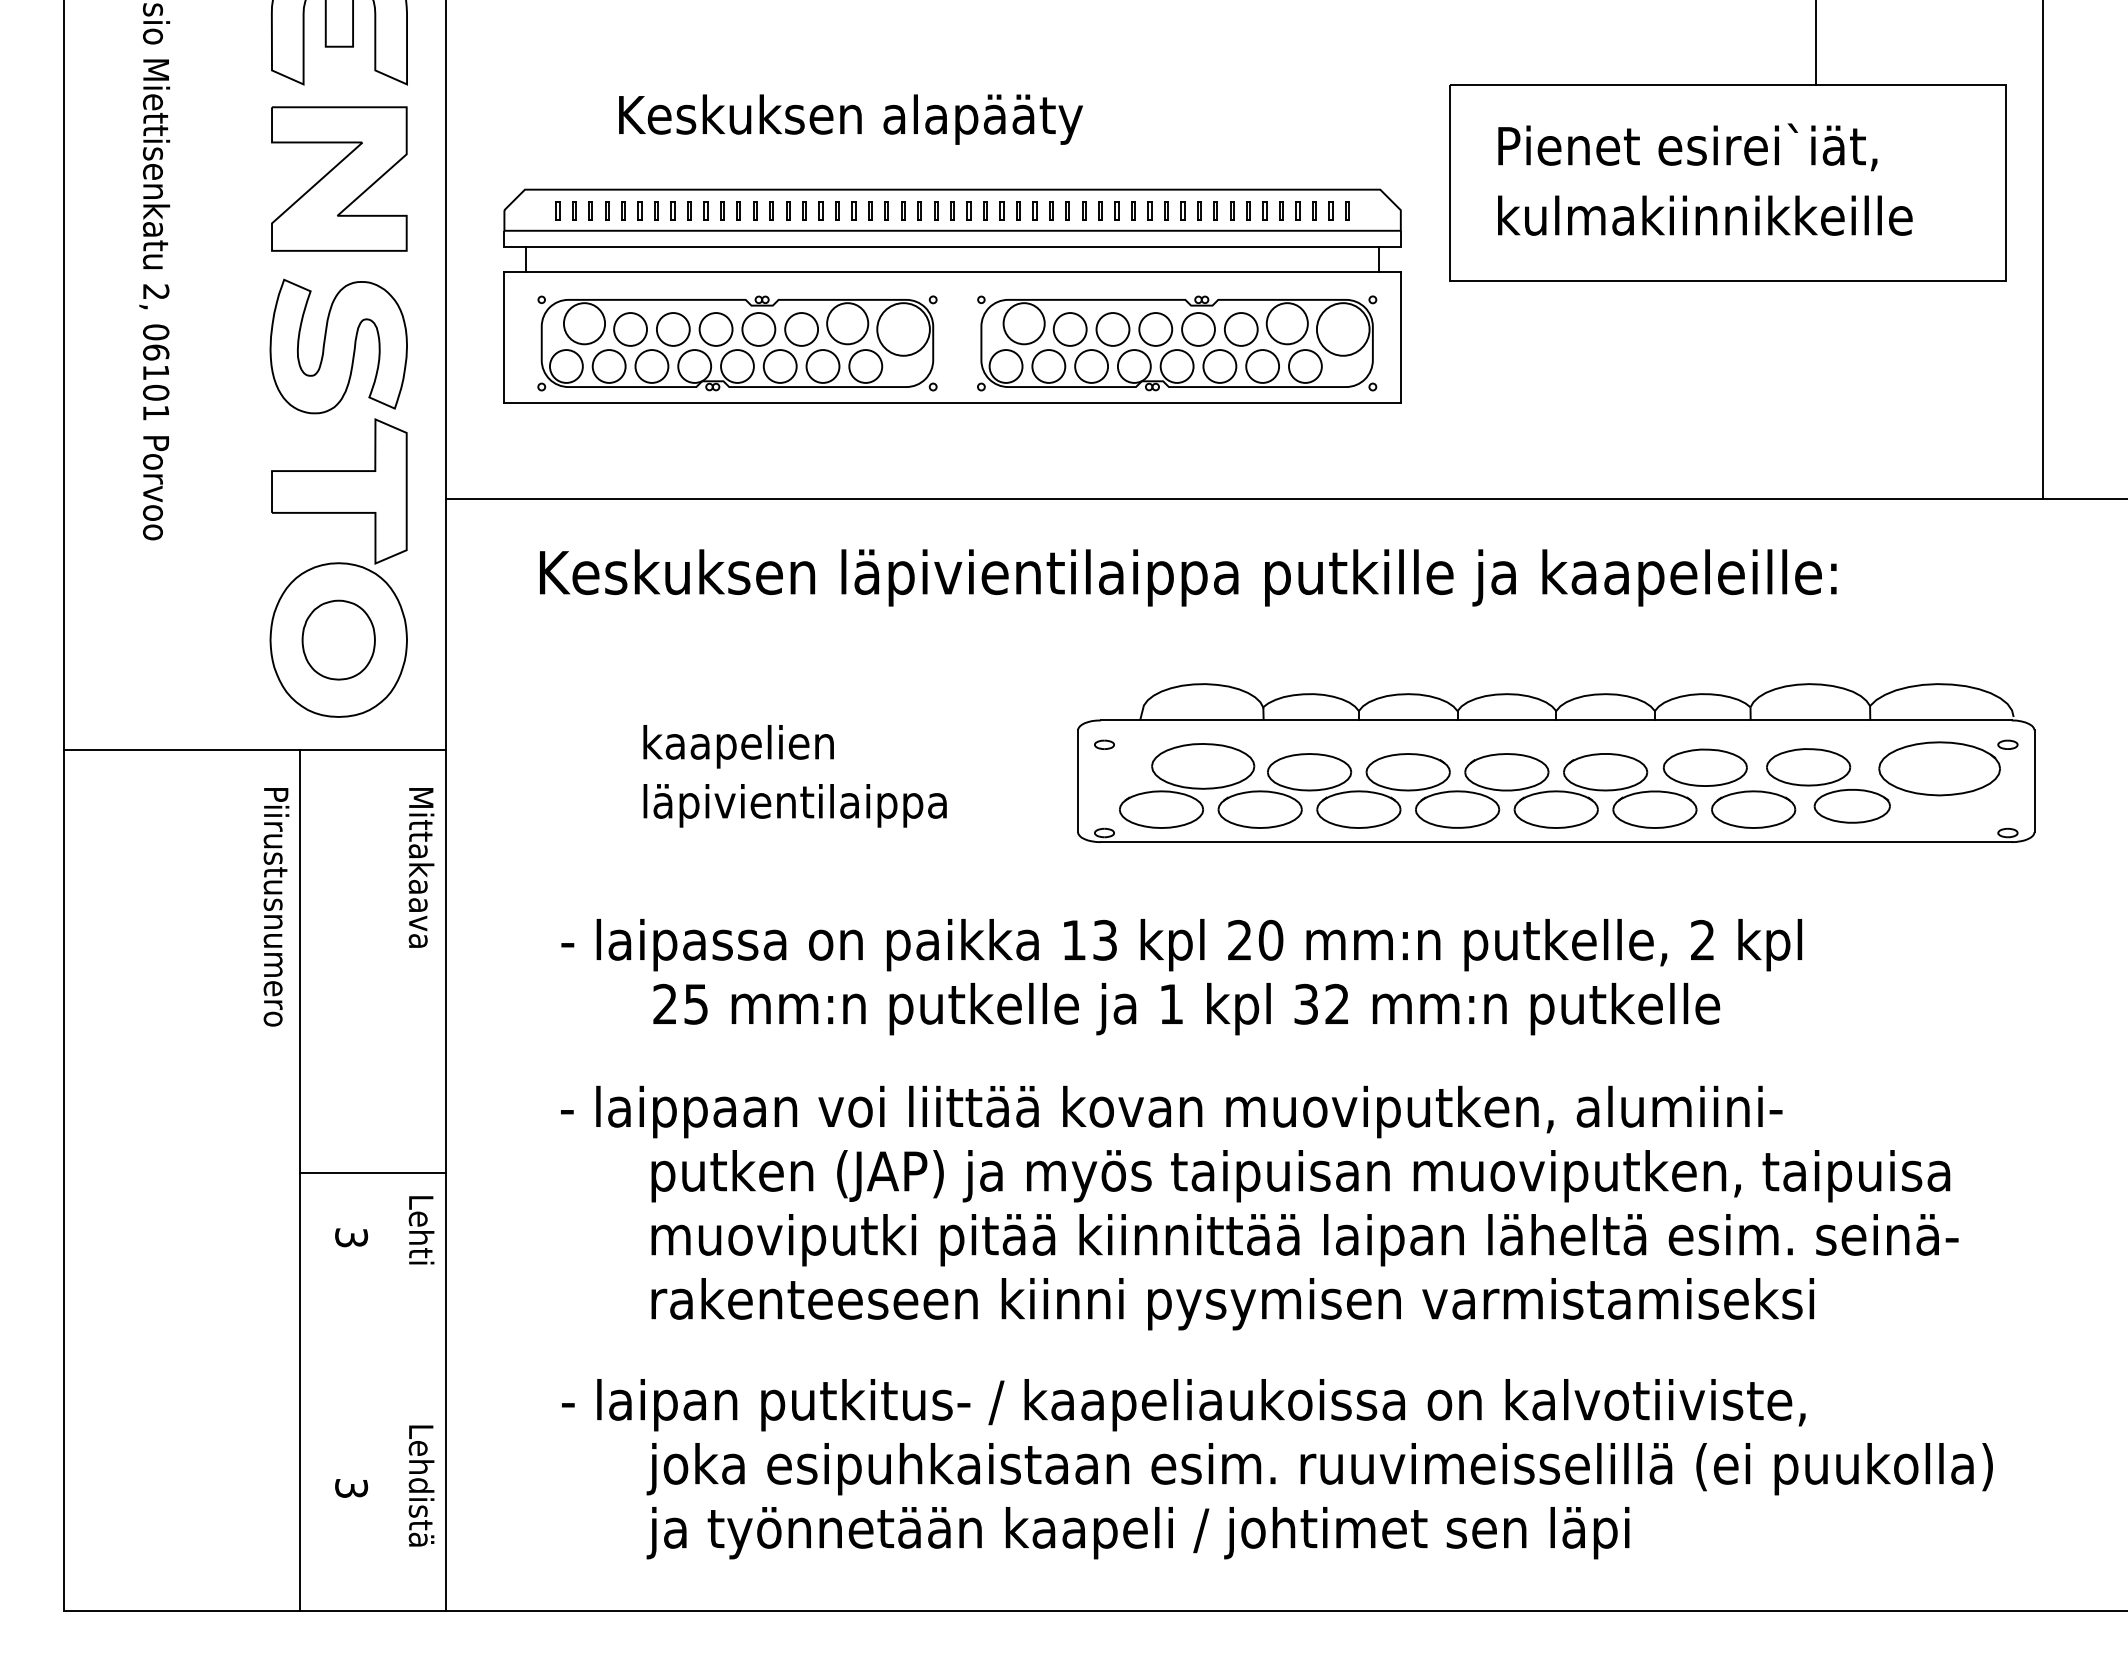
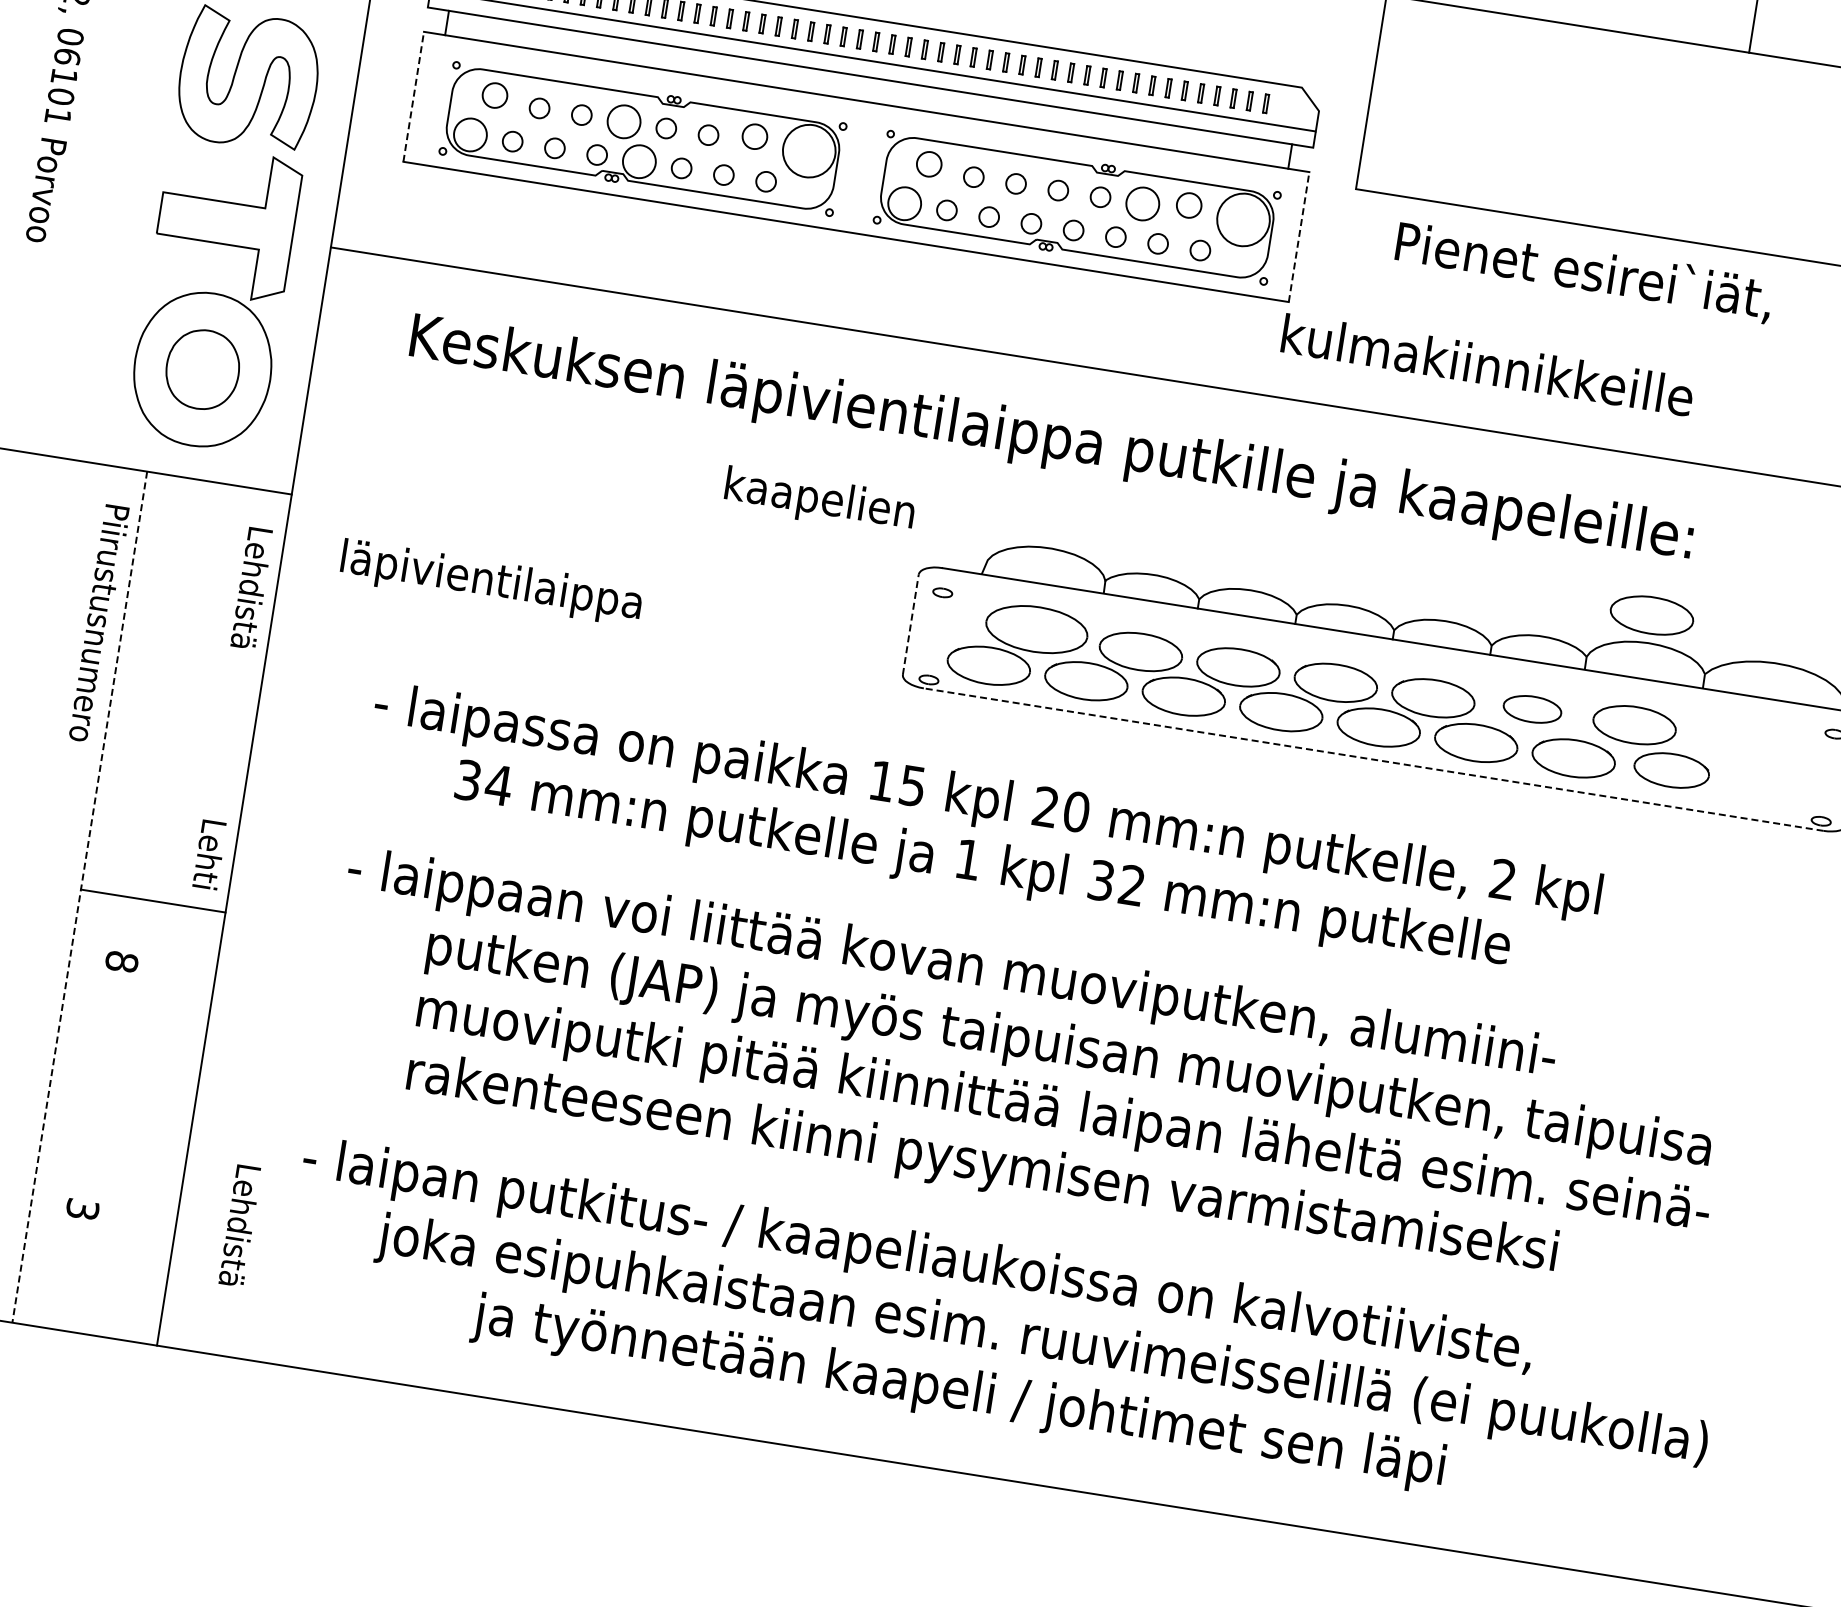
text: (1687, 147) -> (1583, 271), moved
text: (1705, 215) -> (1488, 365), moved
circle: (584, 323) -> (495, 95), size x0.6
circle: (847, 323) -> (754, 136), size x0.6
circle: (1023, 323) -> (928, 164), size x0.6
circle: (1286, 323) -> (1188, 205), size x0.6
circle: (630, 329) -> (539, 108), size x0.6
circle: (672, 329) -> (581, 115), size x0.6
circle: (758, 329) -> (665, 128), size x0.6
circle: (801, 329) -> (708, 135), size x0.6
circle: (1069, 329) -> (973, 177), size x0.6
circle: (1112, 329) -> (1015, 183), size x0.6
circle: (1155, 329) -> (1058, 190), size x0.6
circle: (1198, 329) -> (1100, 197), size x0.6
line: (504, 337) -> (413, 96), solid -> dashed
line: (1400, 337) -> (1298, 236), solid -> dashed
circle: (608, 366) -> (512, 141), size x0.6
circle: (651, 366) -> (554, 148), size x0.6
circle: (694, 366) -> (596, 155), size x0.6
circle: (779, 366) -> (680, 168), size x0.6
circle: (822, 366) -> (723, 175), size x0.6
circle: (865, 366) -> (765, 181), size x0.6
circle: (1048, 366) -> (946, 210), size x0.6
circle: (1091, 366) -> (989, 217), size x0.6
circle: (1133, 366) -> (1030, 223), size x0.6
circle: (1176, 366) -> (1073, 230), size x0.6
circle: (1219, 366) -> (1115, 237), size x0.6
circle: (1262, 366) -> (1157, 243), size x0.6
circle: (1304, 366) -> (1199, 250), size x0.6
part: (1808, 656) -> (1651, 615), added
text: (738, 746) -> (819, 501), moved
part: (1704, 767) -> (1531, 709), size x0.7
part: (1939, 768) -> (1763, 746), removed
line: (1077, 781) -> (910, 624), solid -> dashed
text: (794, 805) -> (490, 582), moved
line: (1555, 842) -> (1372, 759), solid -> dashed
text: (421, 868) -> (248, 608), Mittakaava -> Lehdistä
text: (1104, 939) -> (912, 785), 13 -> 15
text: (681, 1004) -> (484, 783), 25 -> 34
line: (299, 1180) -> (79, 897), solid -> dashed
text: (421, 1230) -> (209, 855), moved
text: (351, 1237) -> (121, 961), 3 -> 8
text: (421, 1485) -> (240, 1225), moved
text: (1137, 1533) -> (957, 1393), moved

